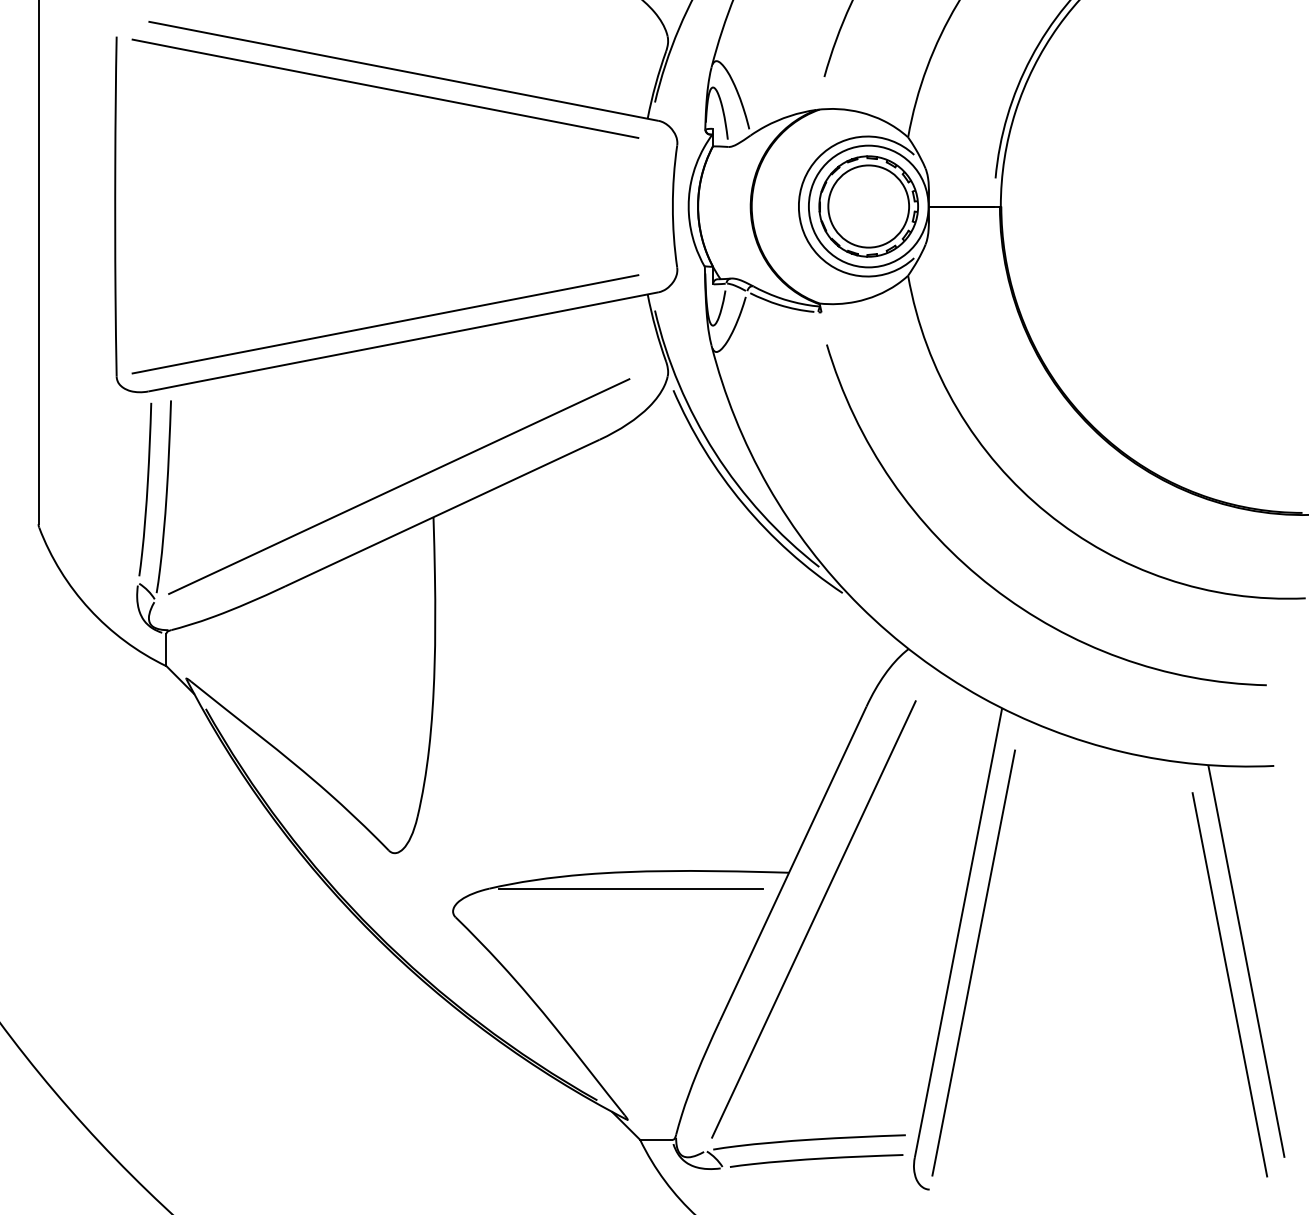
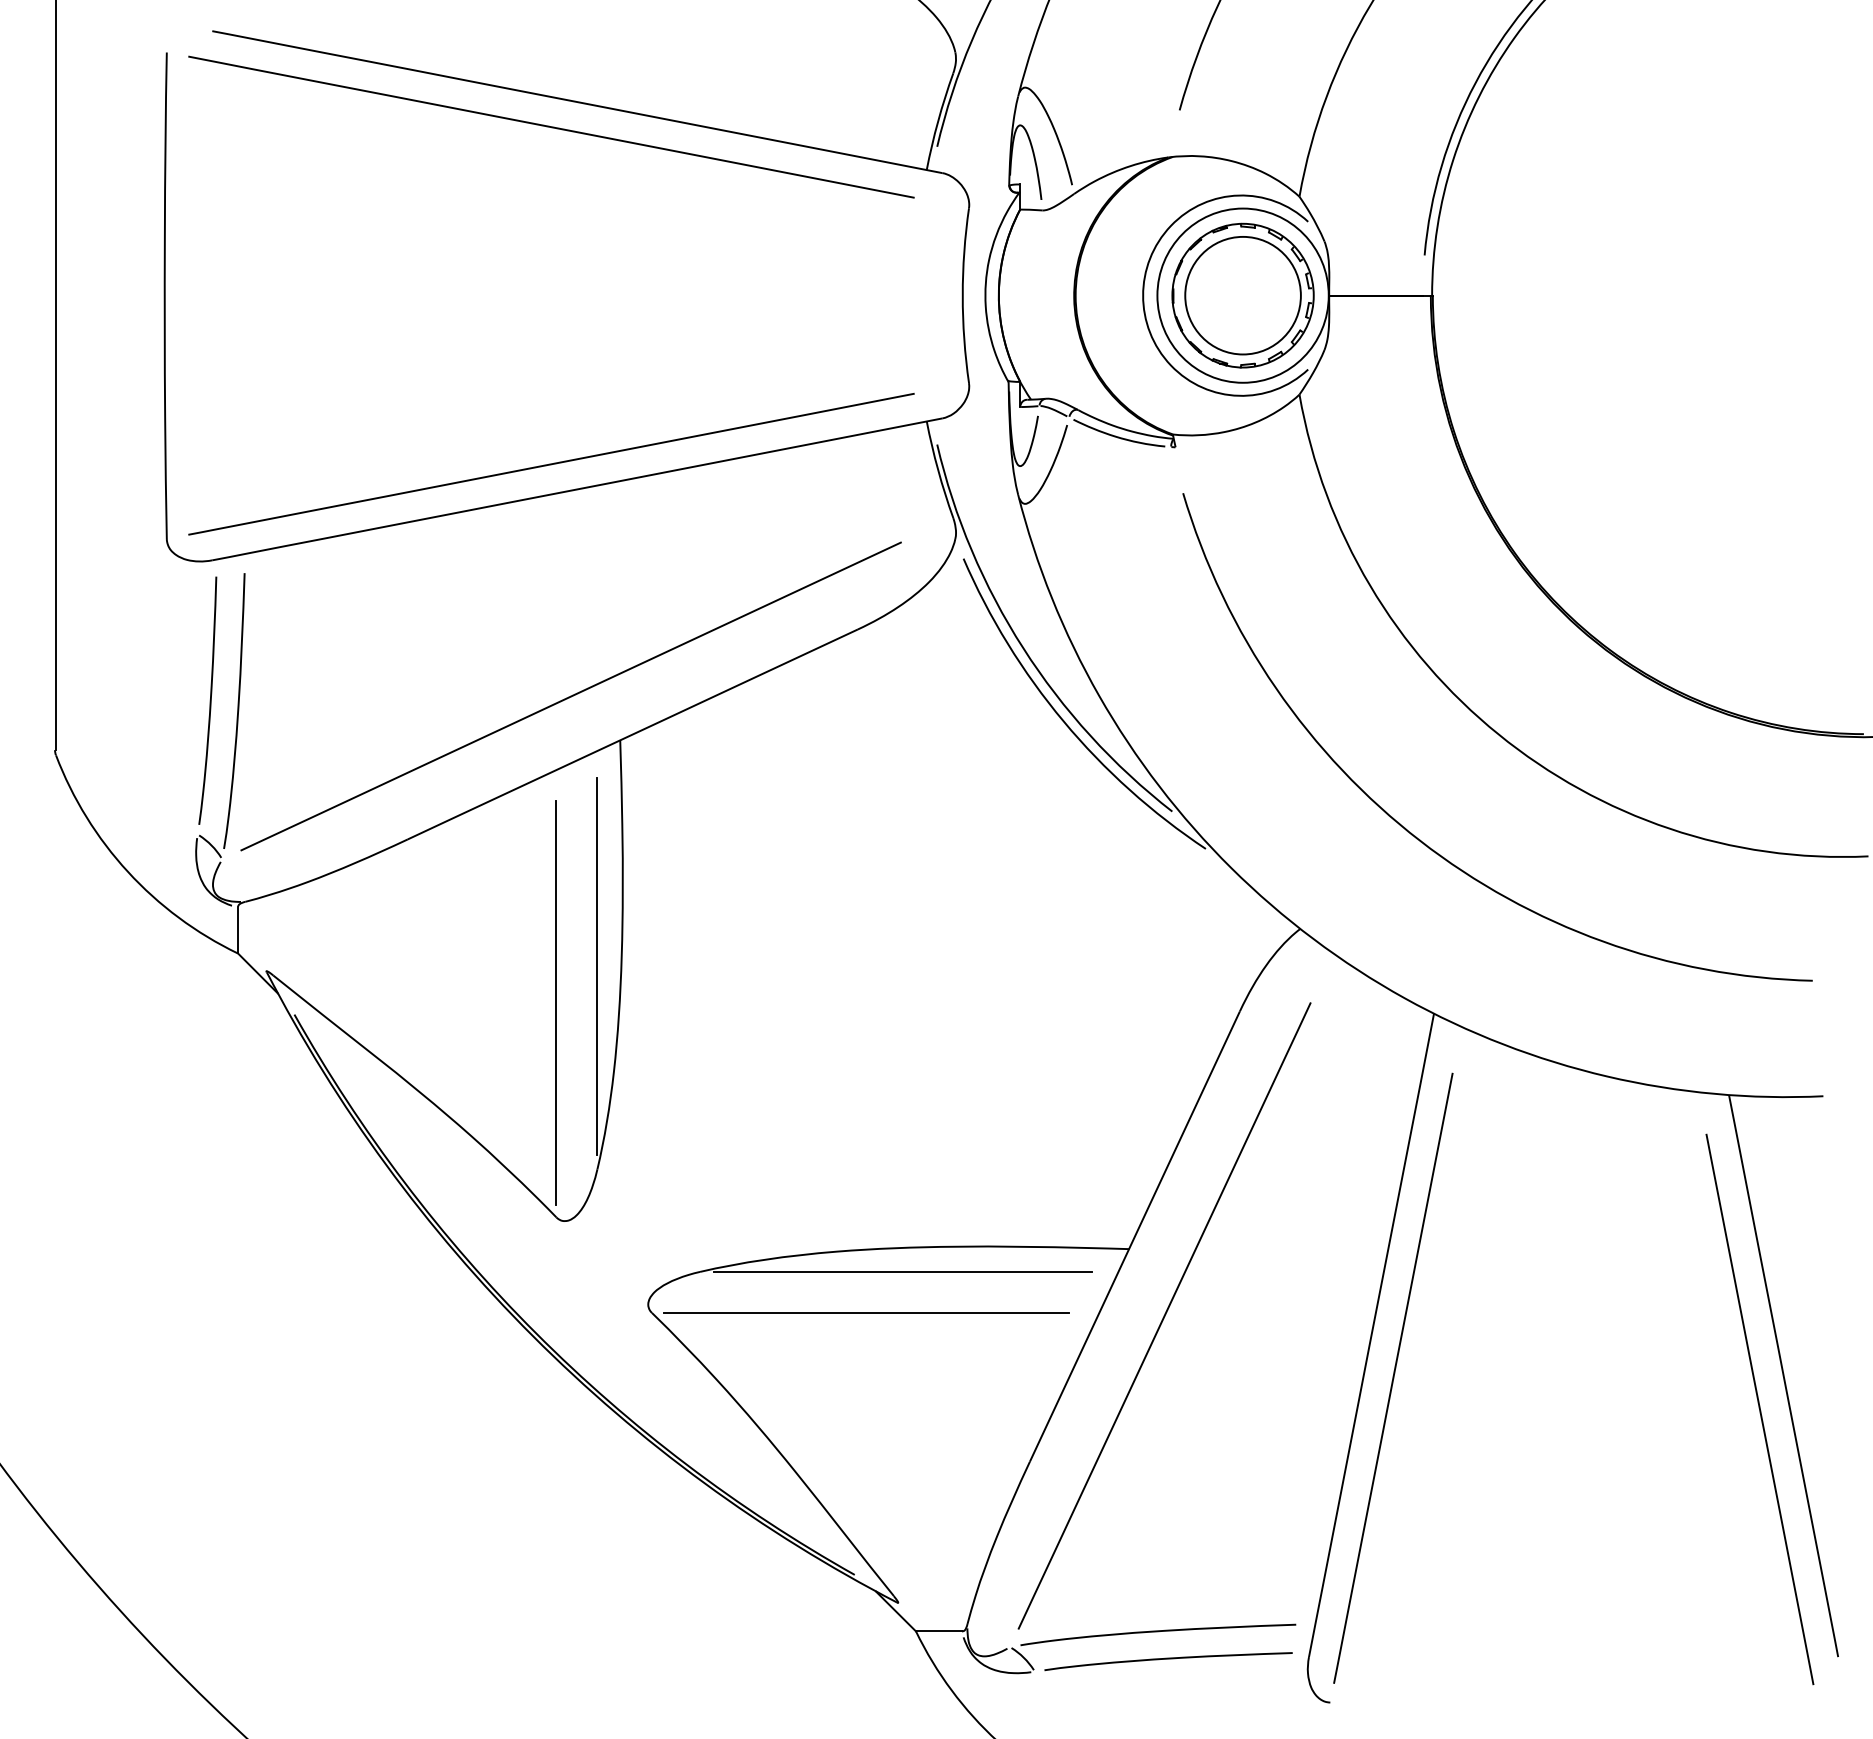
line: (417, 675) -> (597, 966), added
line: (388, 700) -> (555, 1002), added
line: (605, 917) -> (866, 1313), added

